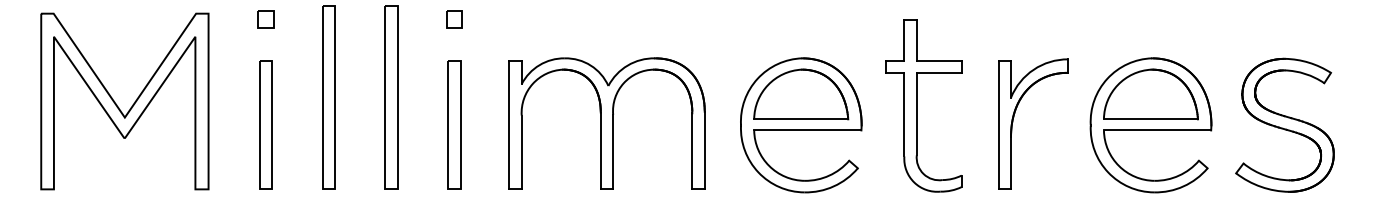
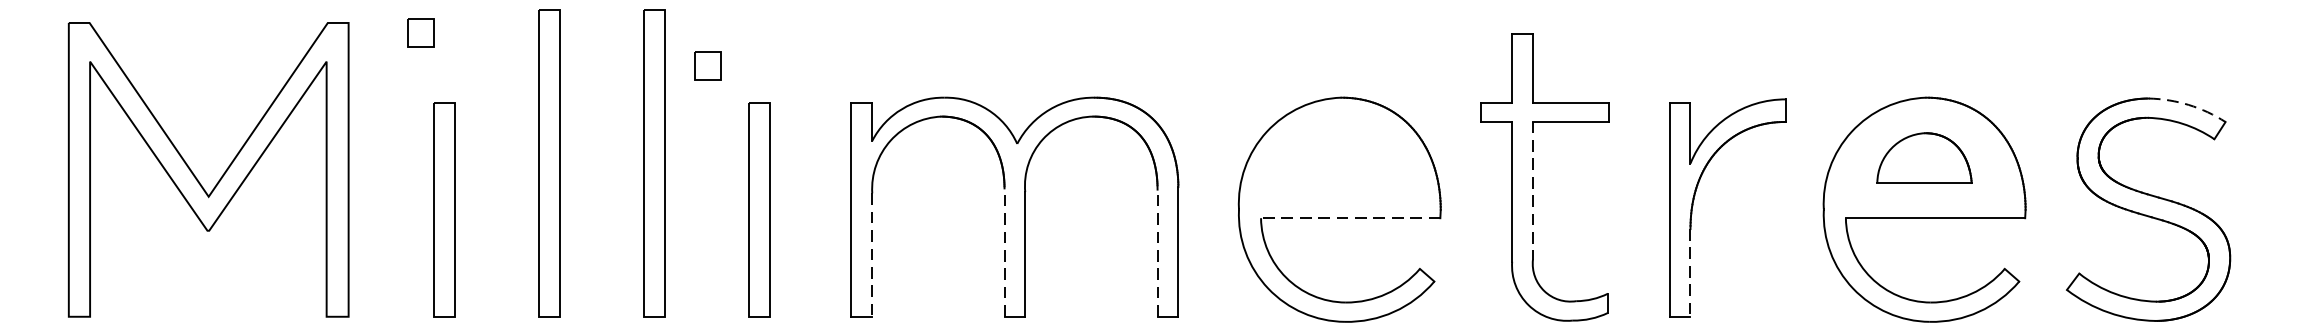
part: (265, 19) -> (420, 32), moved
part: (454, 19) -> (708, 66), moved
arc: (1309, 62) -> (2189, 104), solid -> dashed
part: (801, 94) -> (1340, 158), removed
part: (1150, 94) -> (1923, 158), size x0.6
line: (916, 114) -> (1532, 191), solid -> dashed
line: (807, 130) -> (1350, 218), solid -> dashed
line: (600, 150) -> (1004, 251), solid -> dashed
line: (692, 150) -> (1157, 251), solid -> dashed
line: (521, 152) -> (871, 255), solid -> dashed
line: (1011, 163) -> (1691, 273), solid -> dashed

